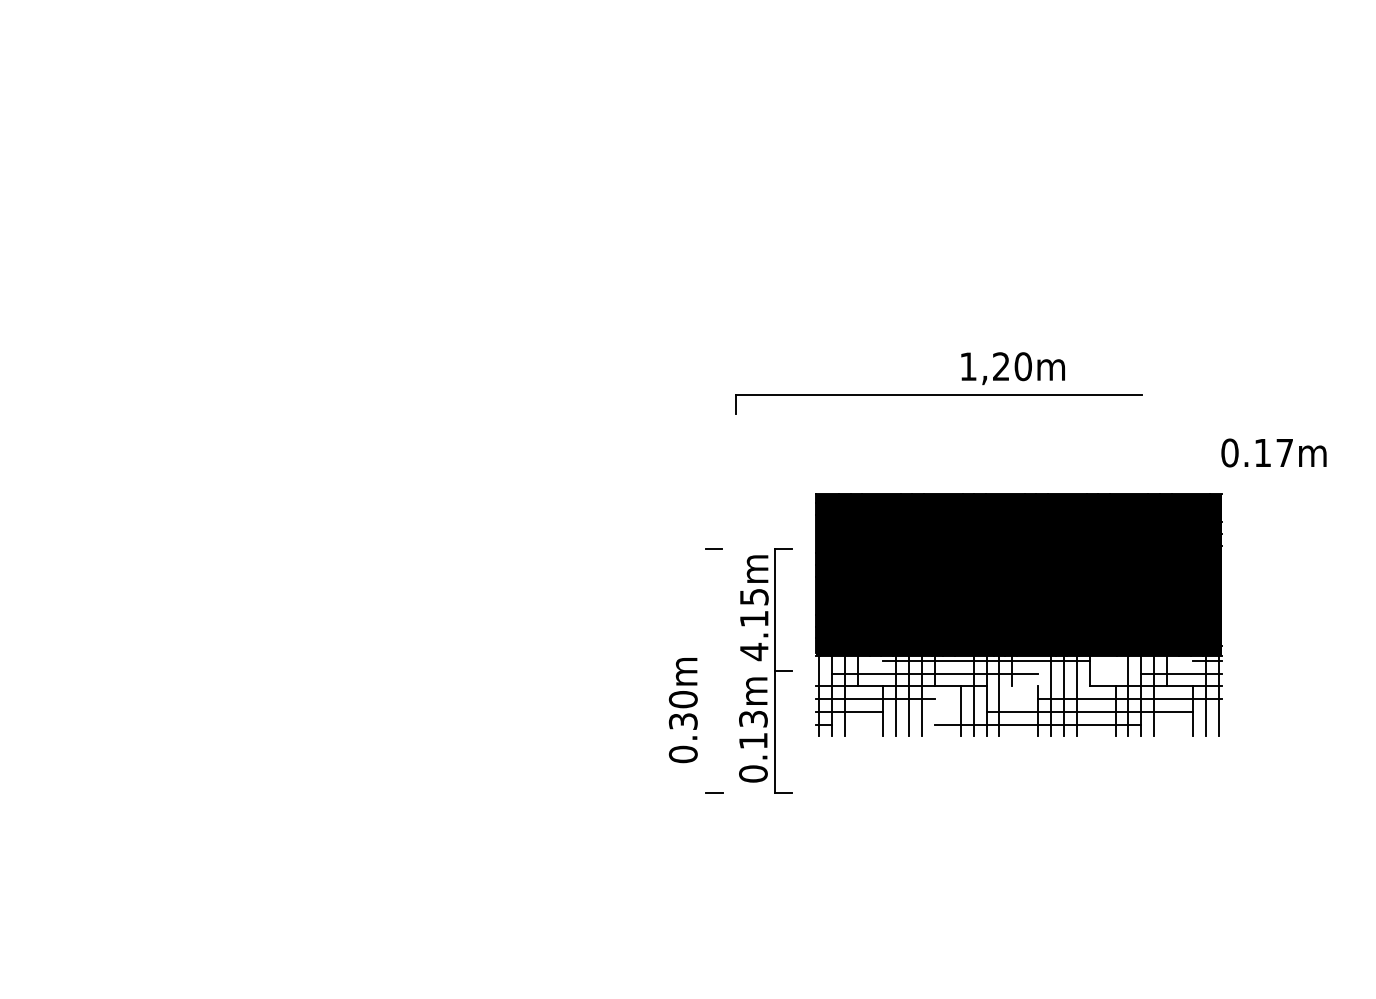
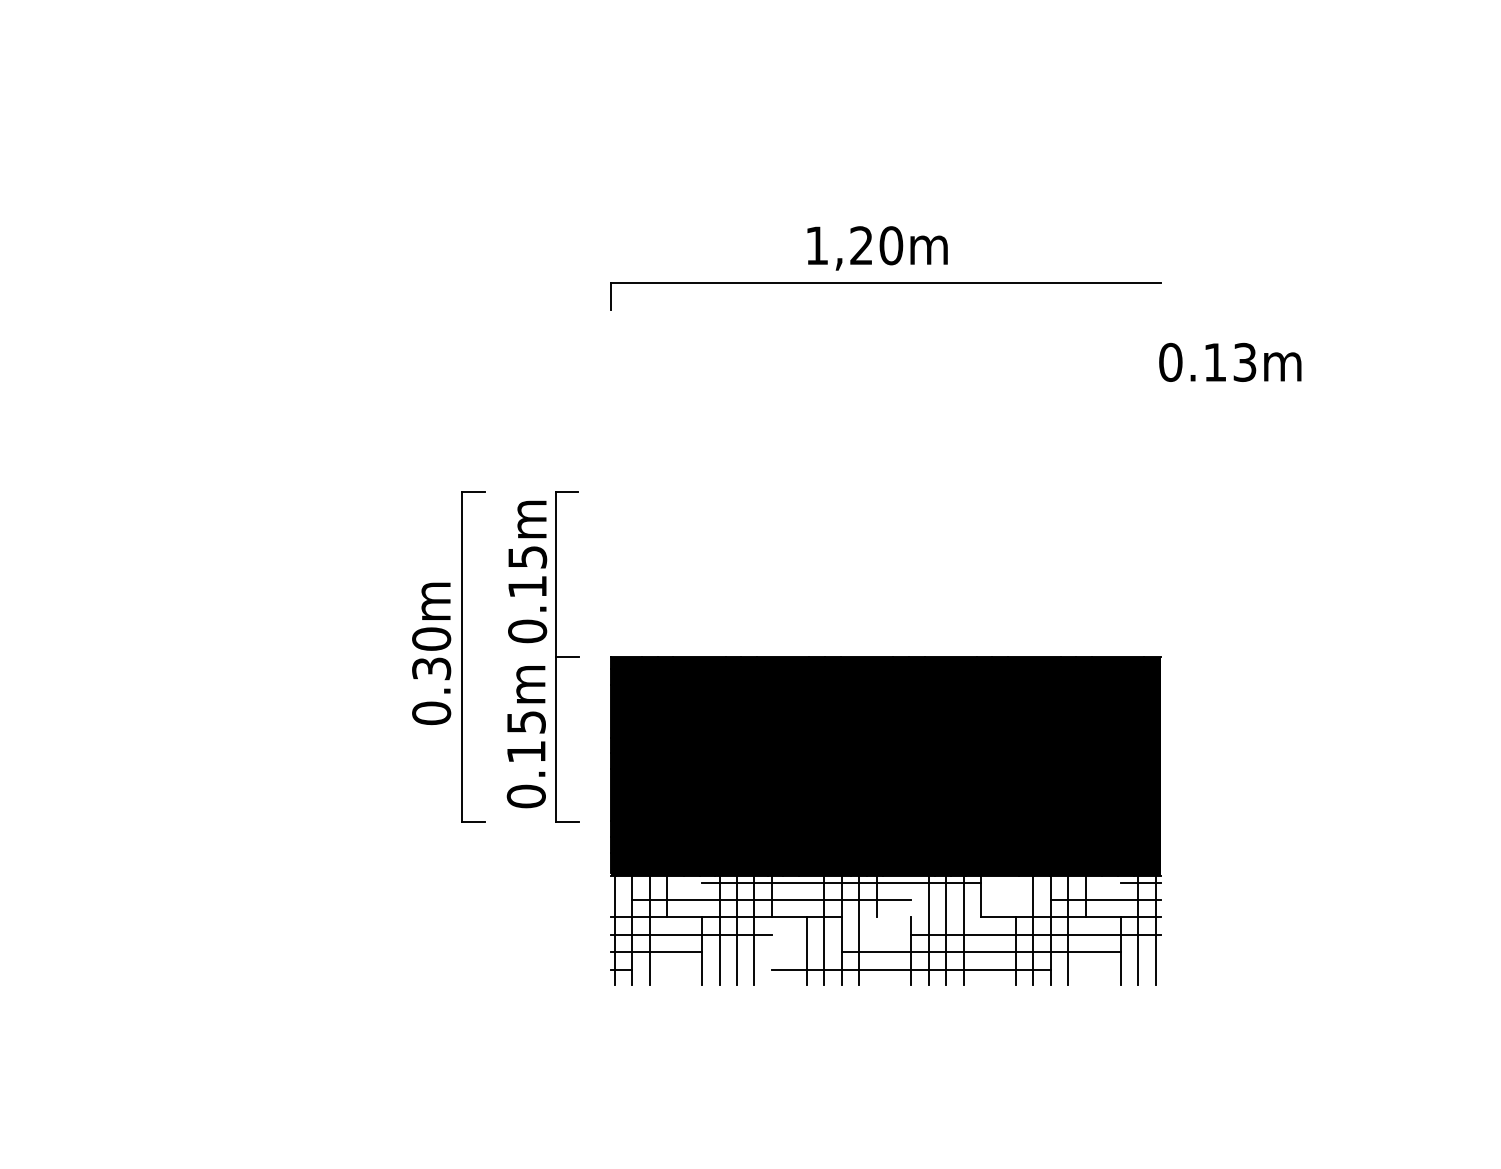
part: (938, 395) -> (884, 284), moved
text: (1284, 452) -> (1244, 361), 0.17m -> 0.13m
part: (1018, 614) -> (884, 820), moved
text: (753, 651) -> (526, 630), 4.15m -> 0.15m
line: (705, 670) -> (461, 656), added
text: (682, 710) -> (430, 653), moved
text: (753, 718) -> (526, 721), 0.13m -> 0.15m

